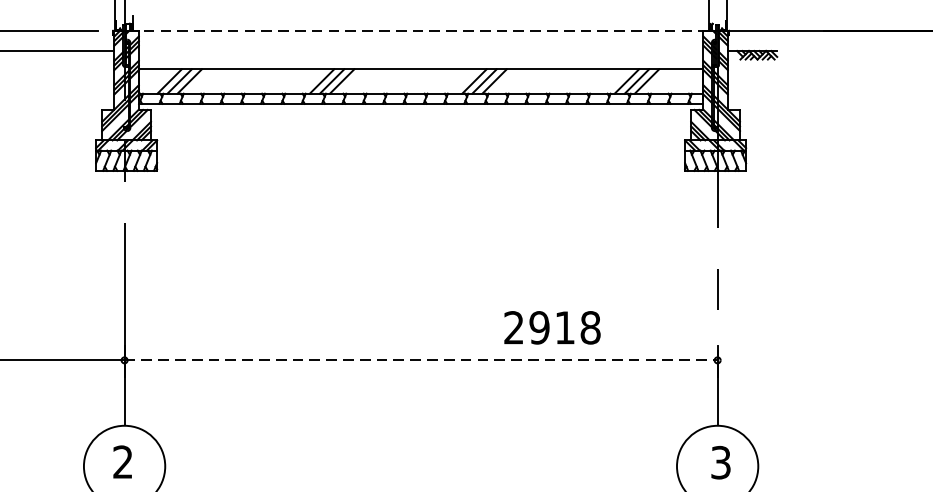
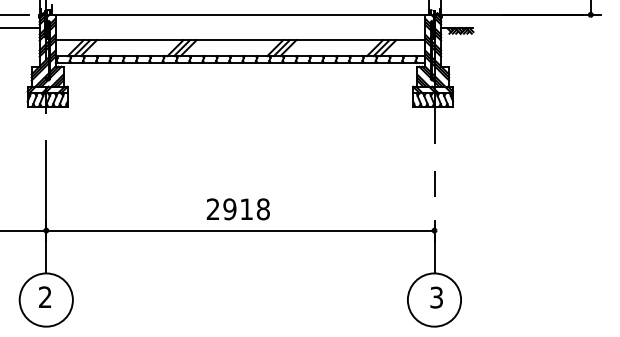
line: (412, 30) -> (234, 14), dashed -> solid
text: (551, 328) -> (237, 209), moved
line: (421, 360) -> (240, 230), dashed -> solid

